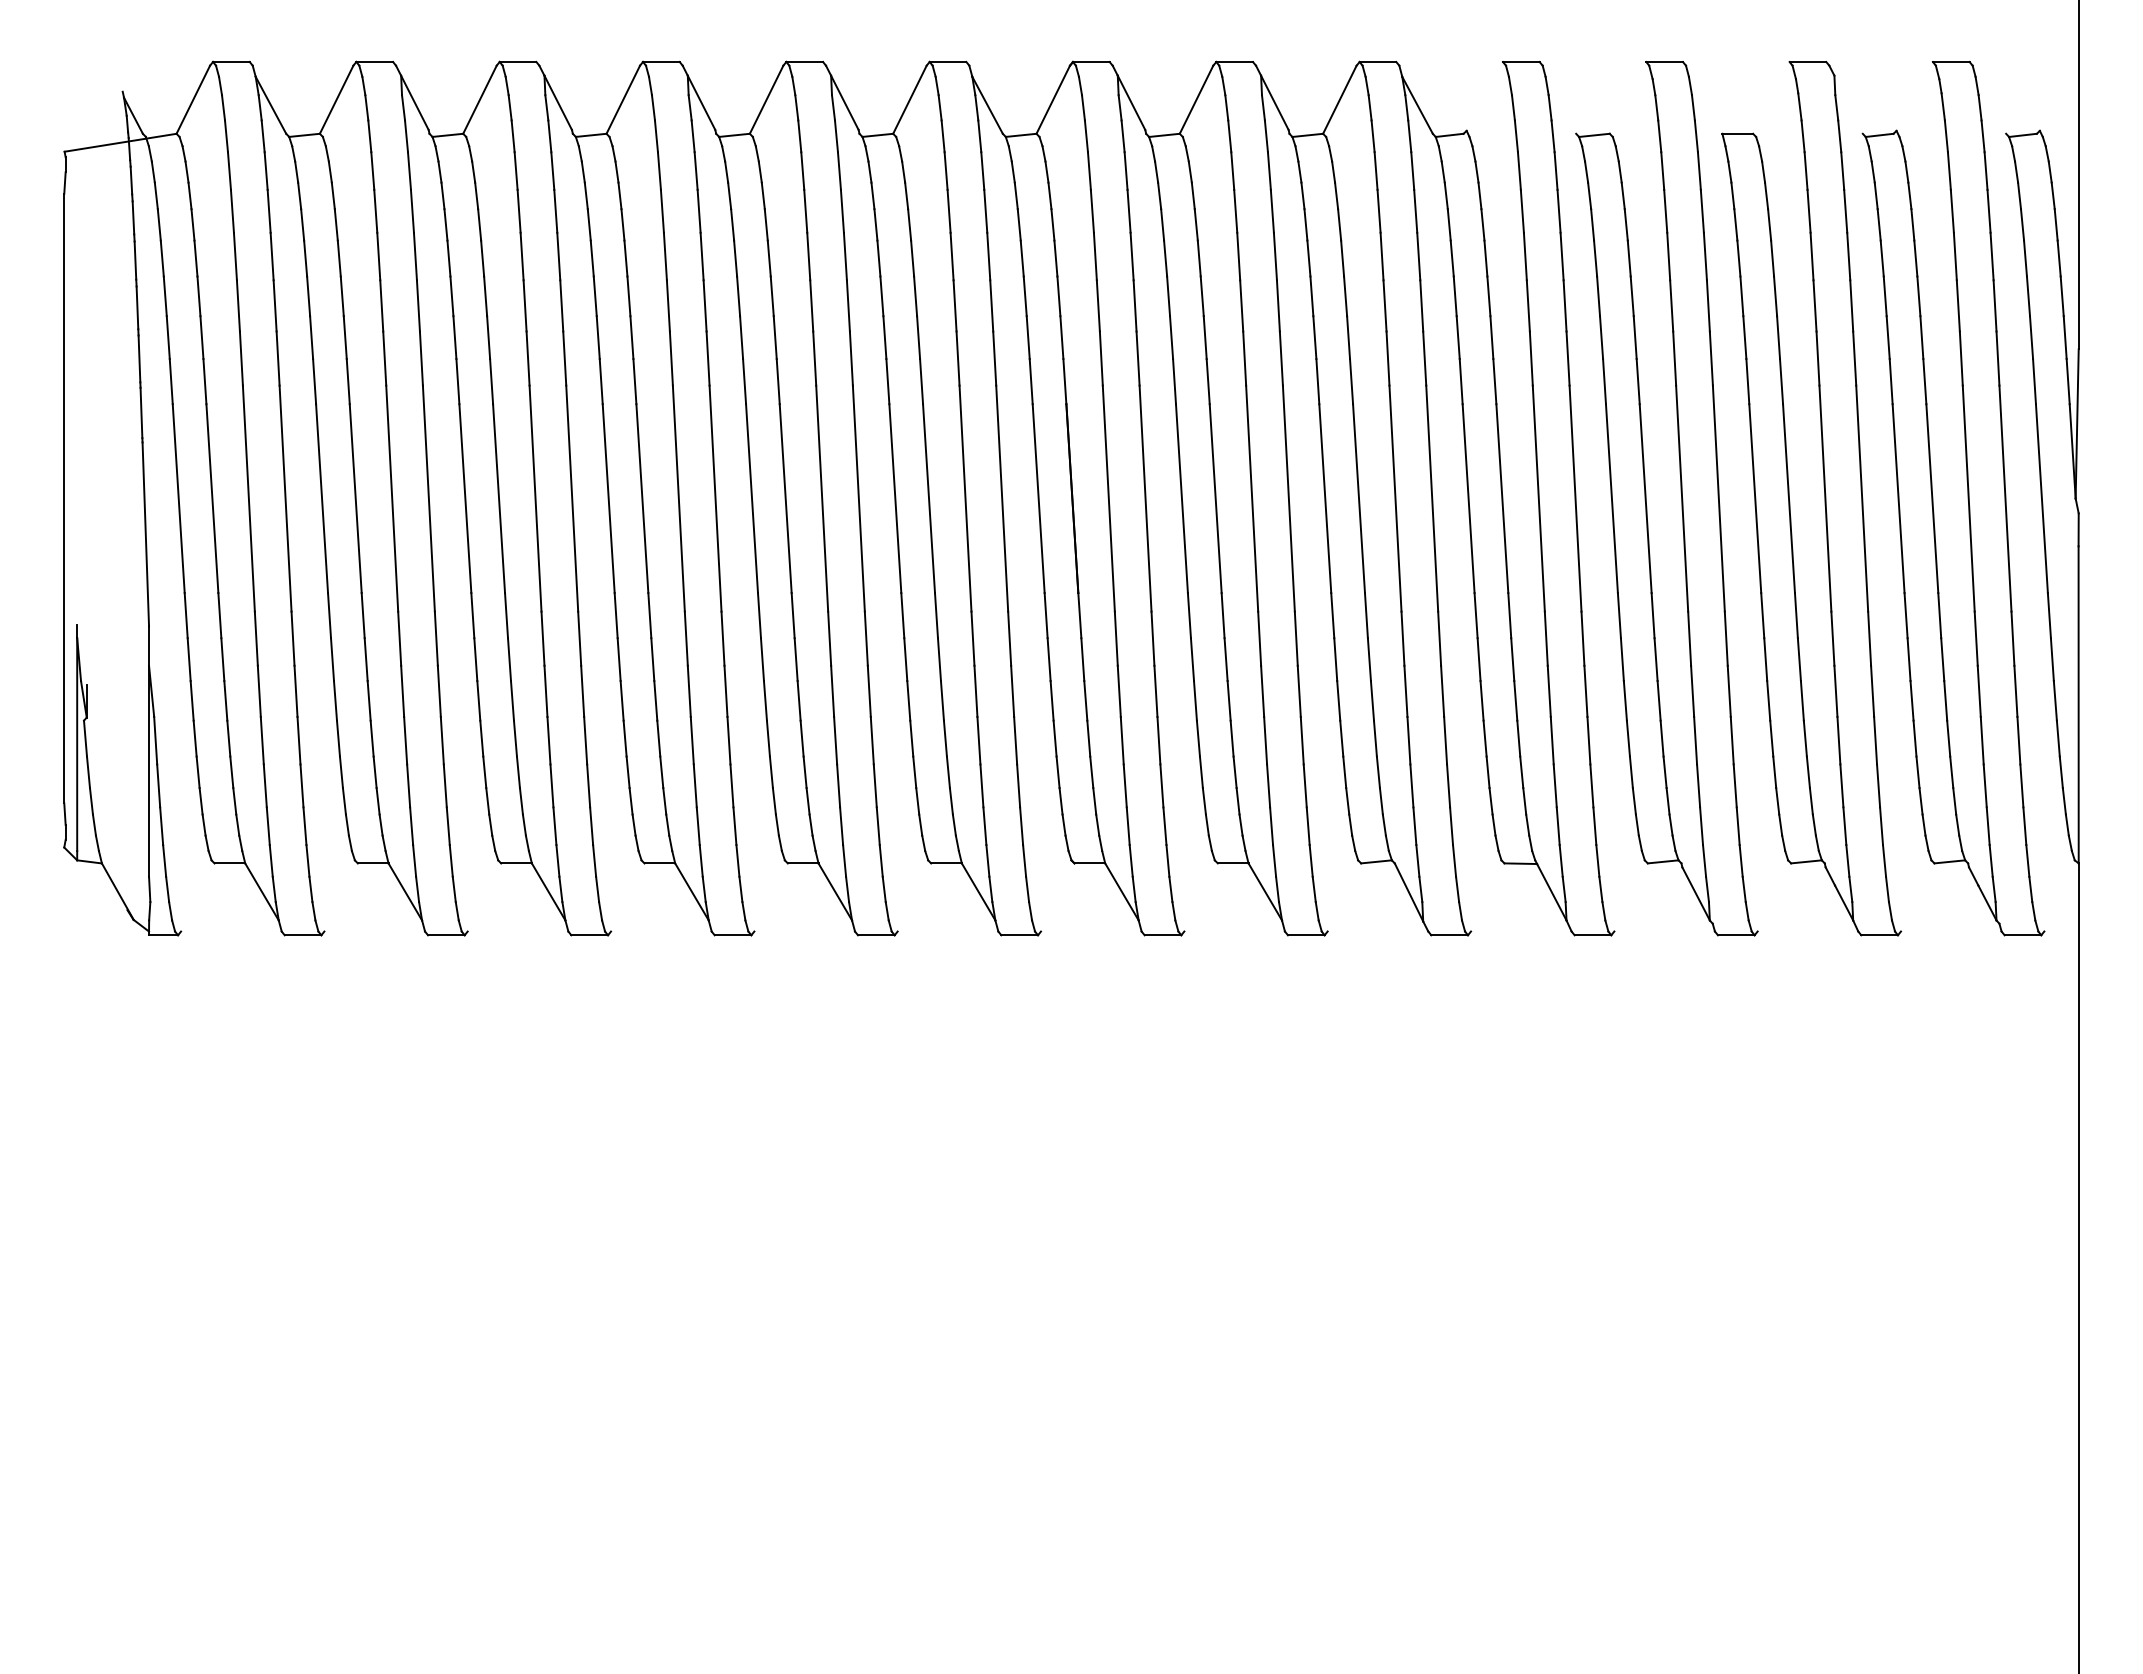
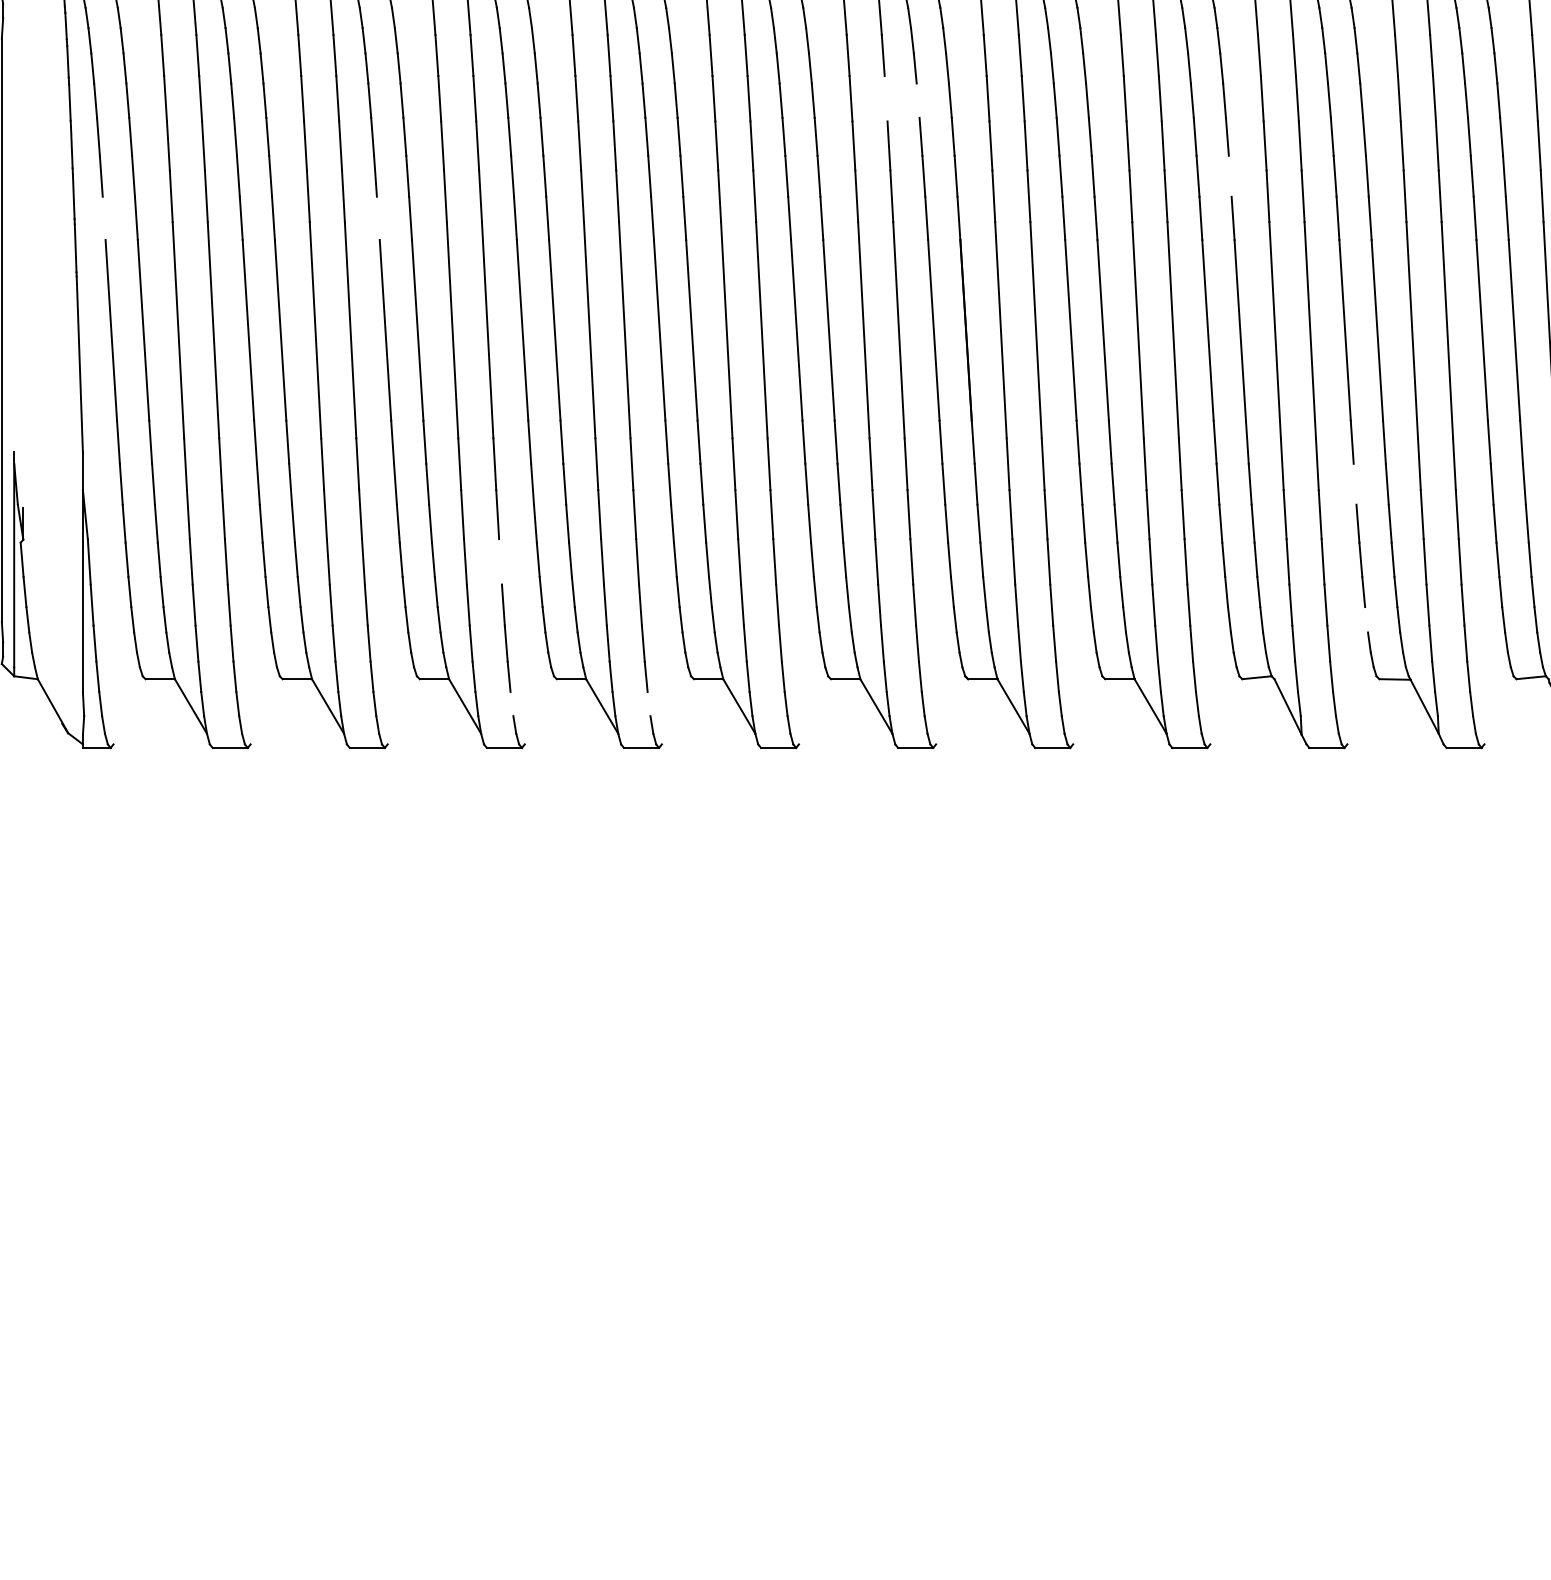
line: (988, 256) -> (885, 98), removed
line: (1021, 258) -> (917, 100), removed
line: (1348, 337) -> (1230, 176), removed
line: (170, 381) -> (103, 218), removed
line: (457, 381) -> (377, 218), removed
line: (1478, 659) -> (1354, 484), removed
line: (585, 740) -> (500, 561), removed
line: (1490, 801) -> (1366, 619), removed
line: (597, 889) -> (511, 704), removed
line: (740, 889) -> (648, 704), removed

